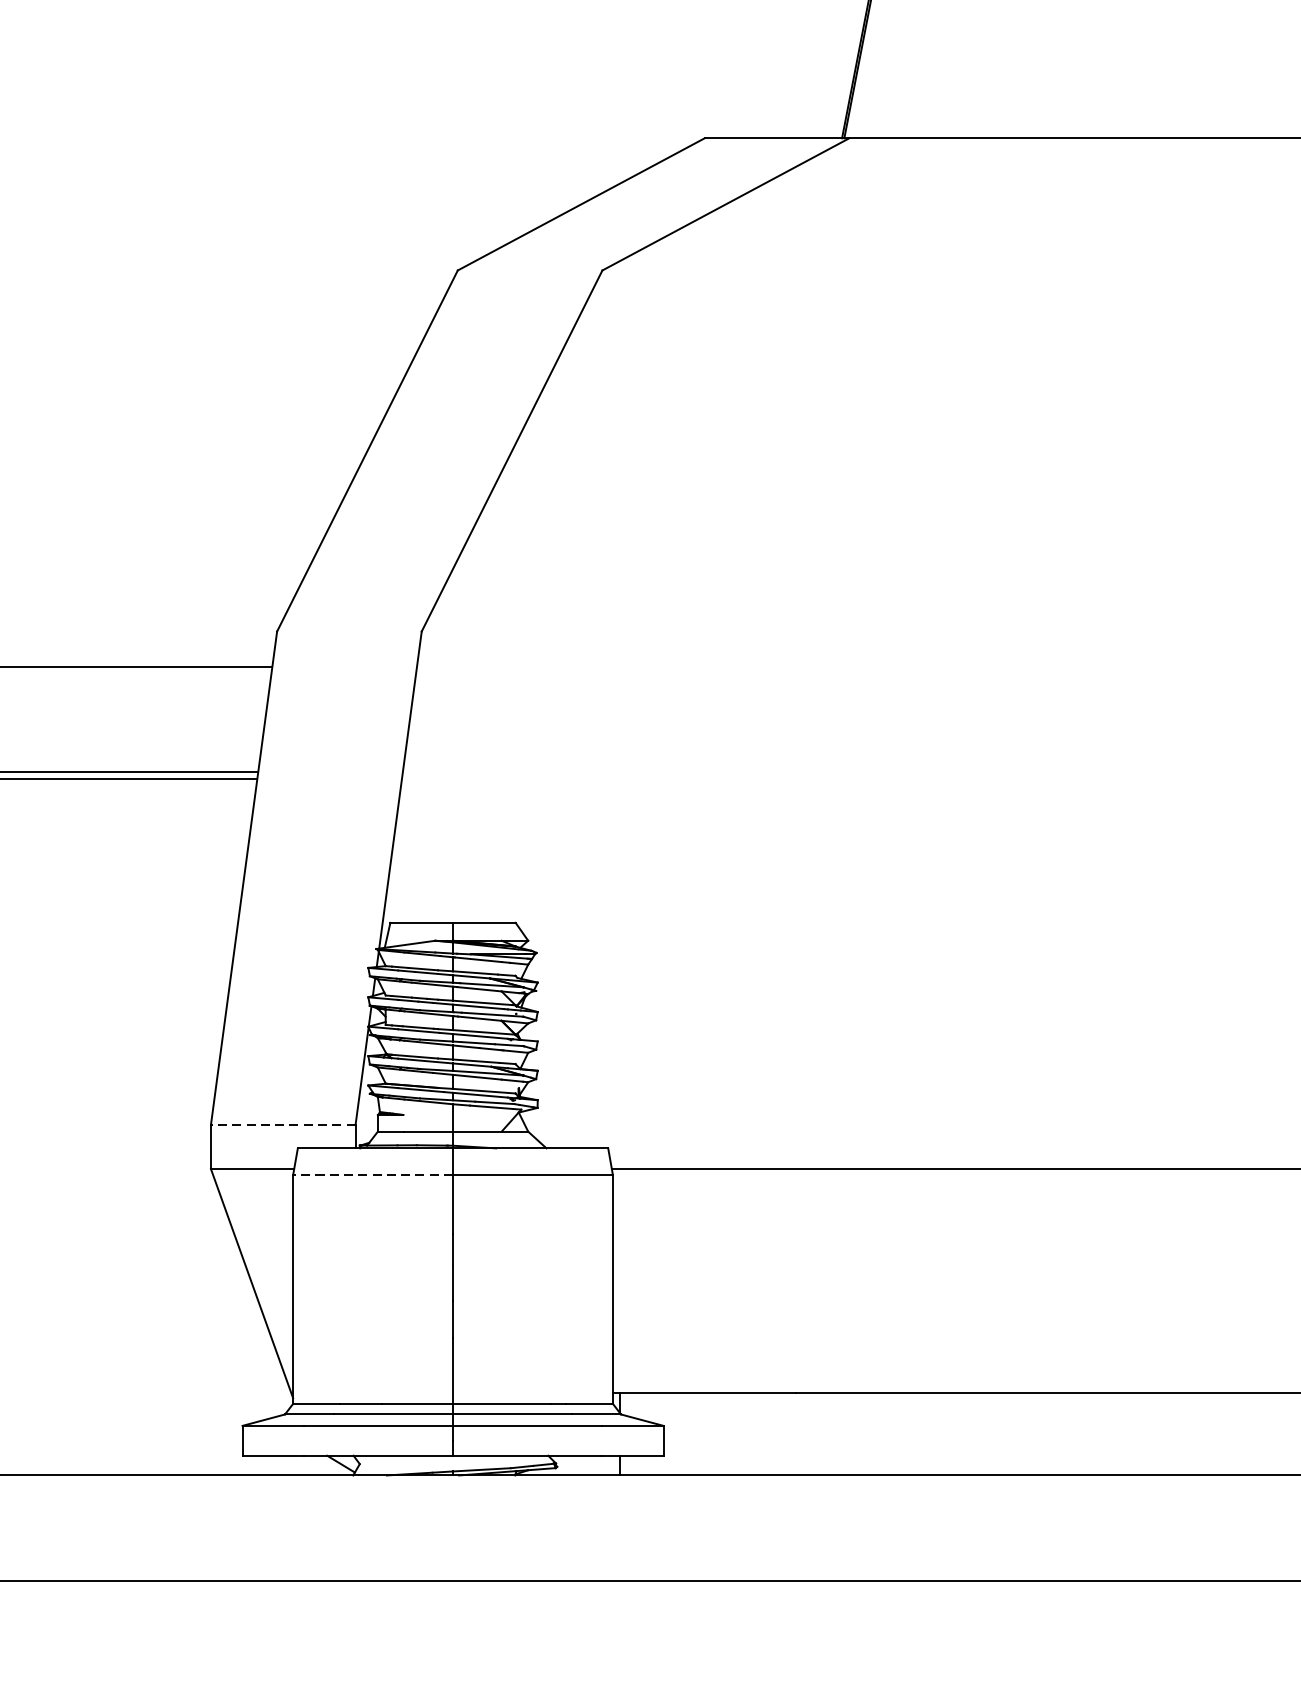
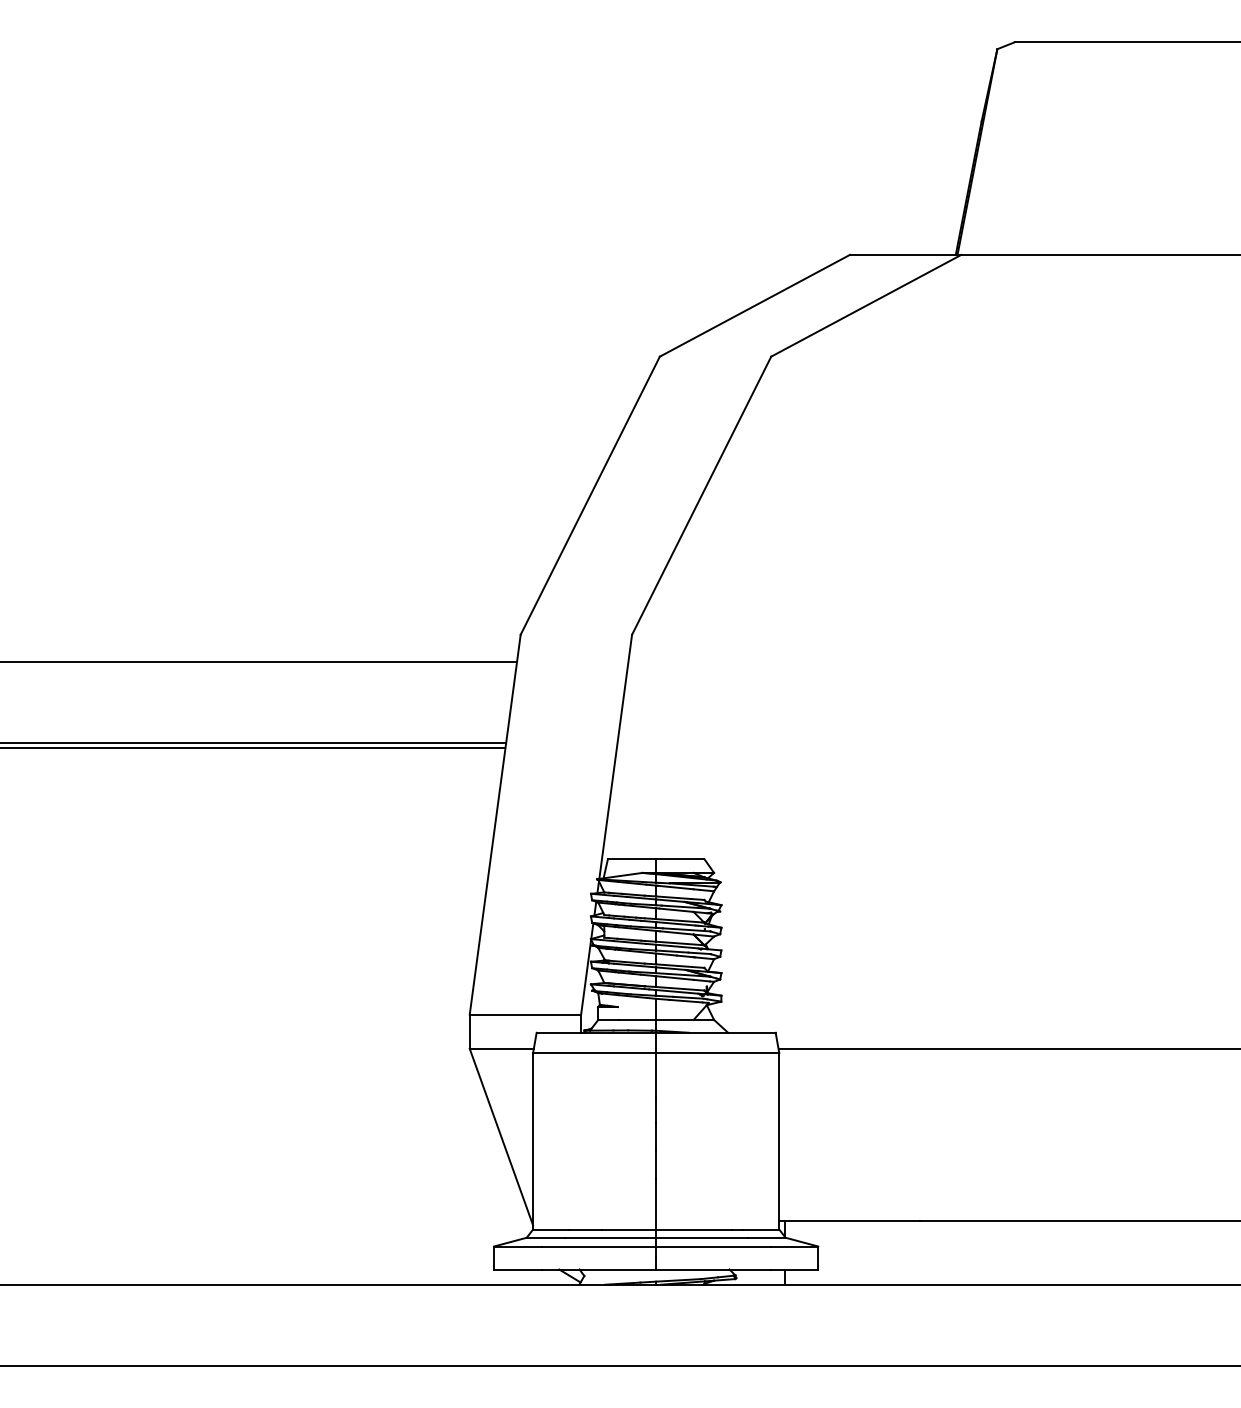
line: (283, 1124) -> (525, 1014), dashed -> solid
line: (372, 1175) -> (594, 1053), dashed -> solid

